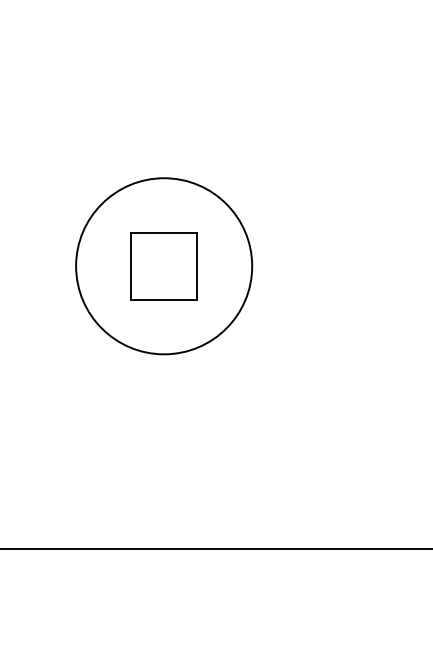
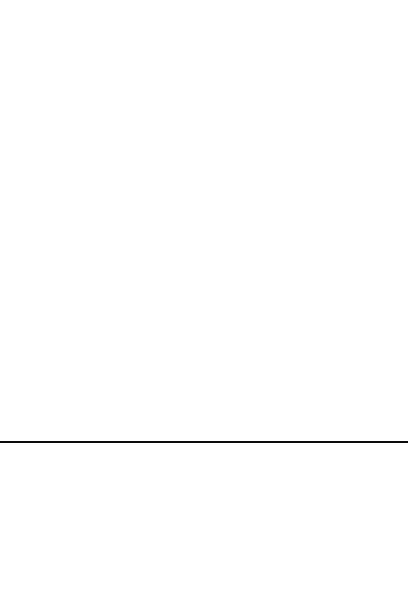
part: (164, 266) -> (163, 169), removed

